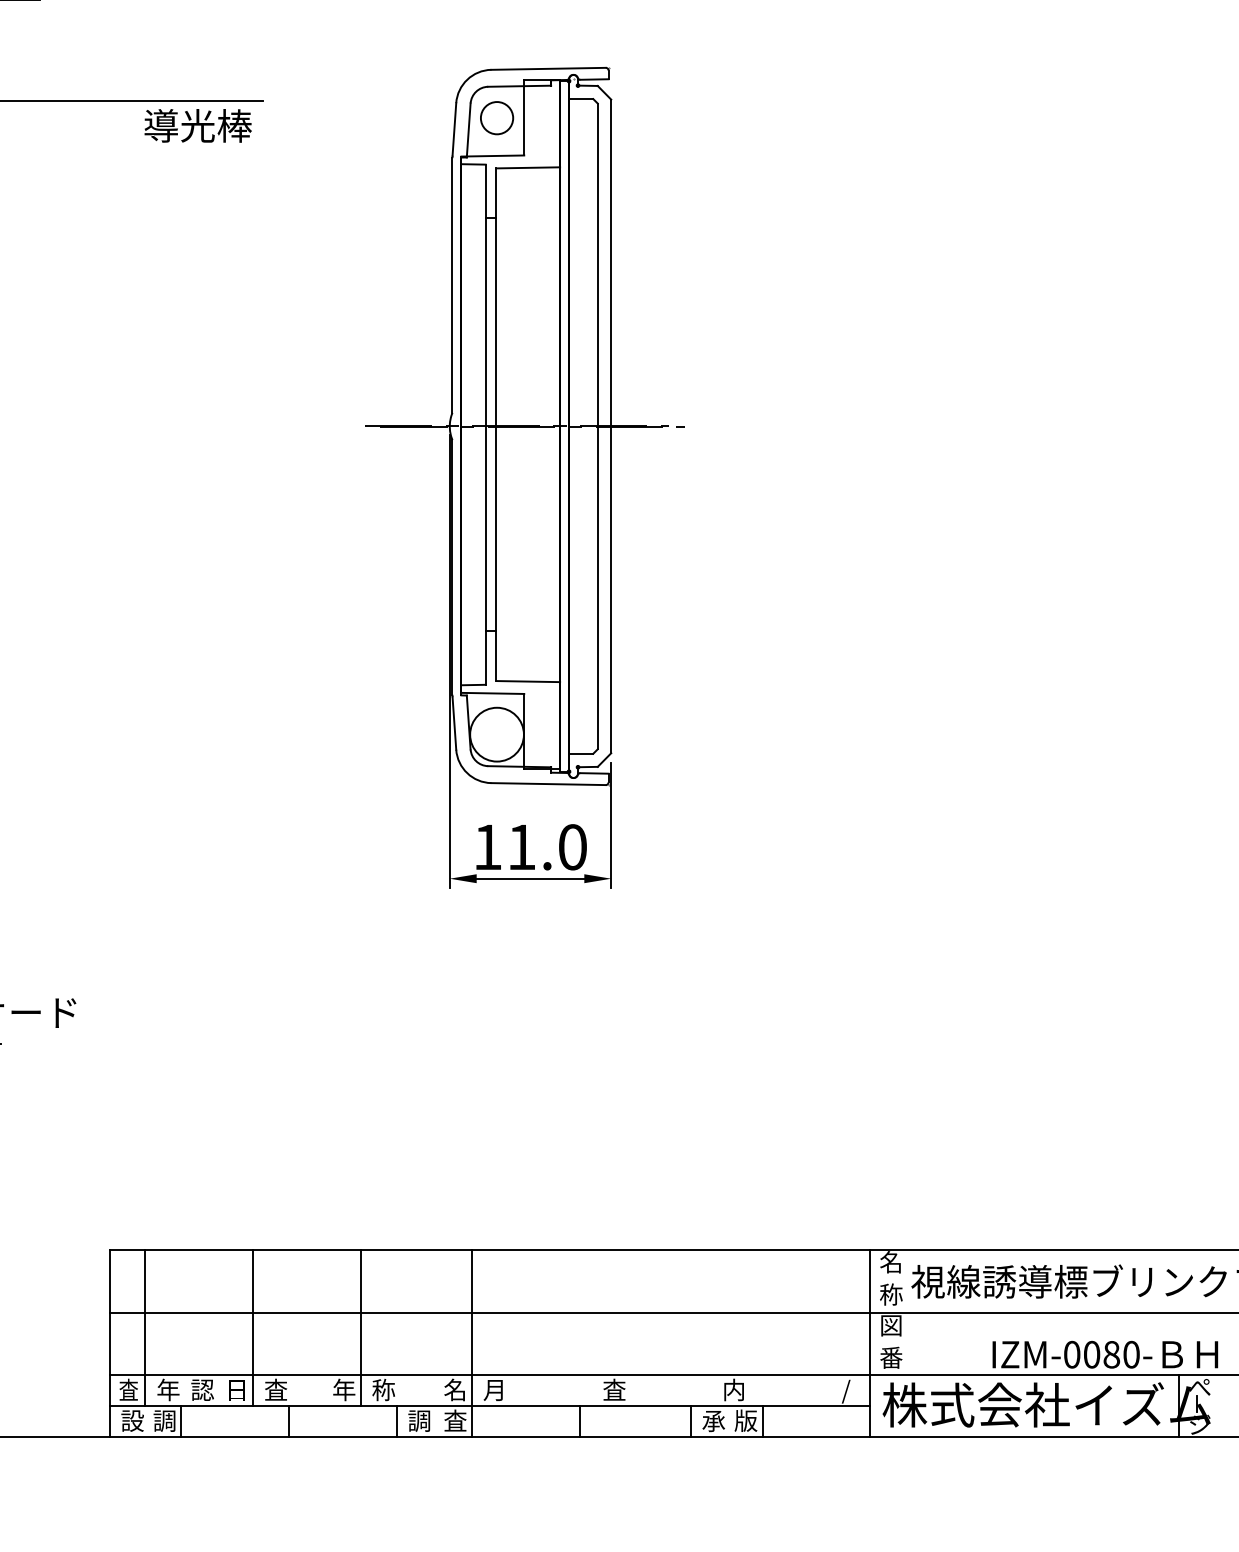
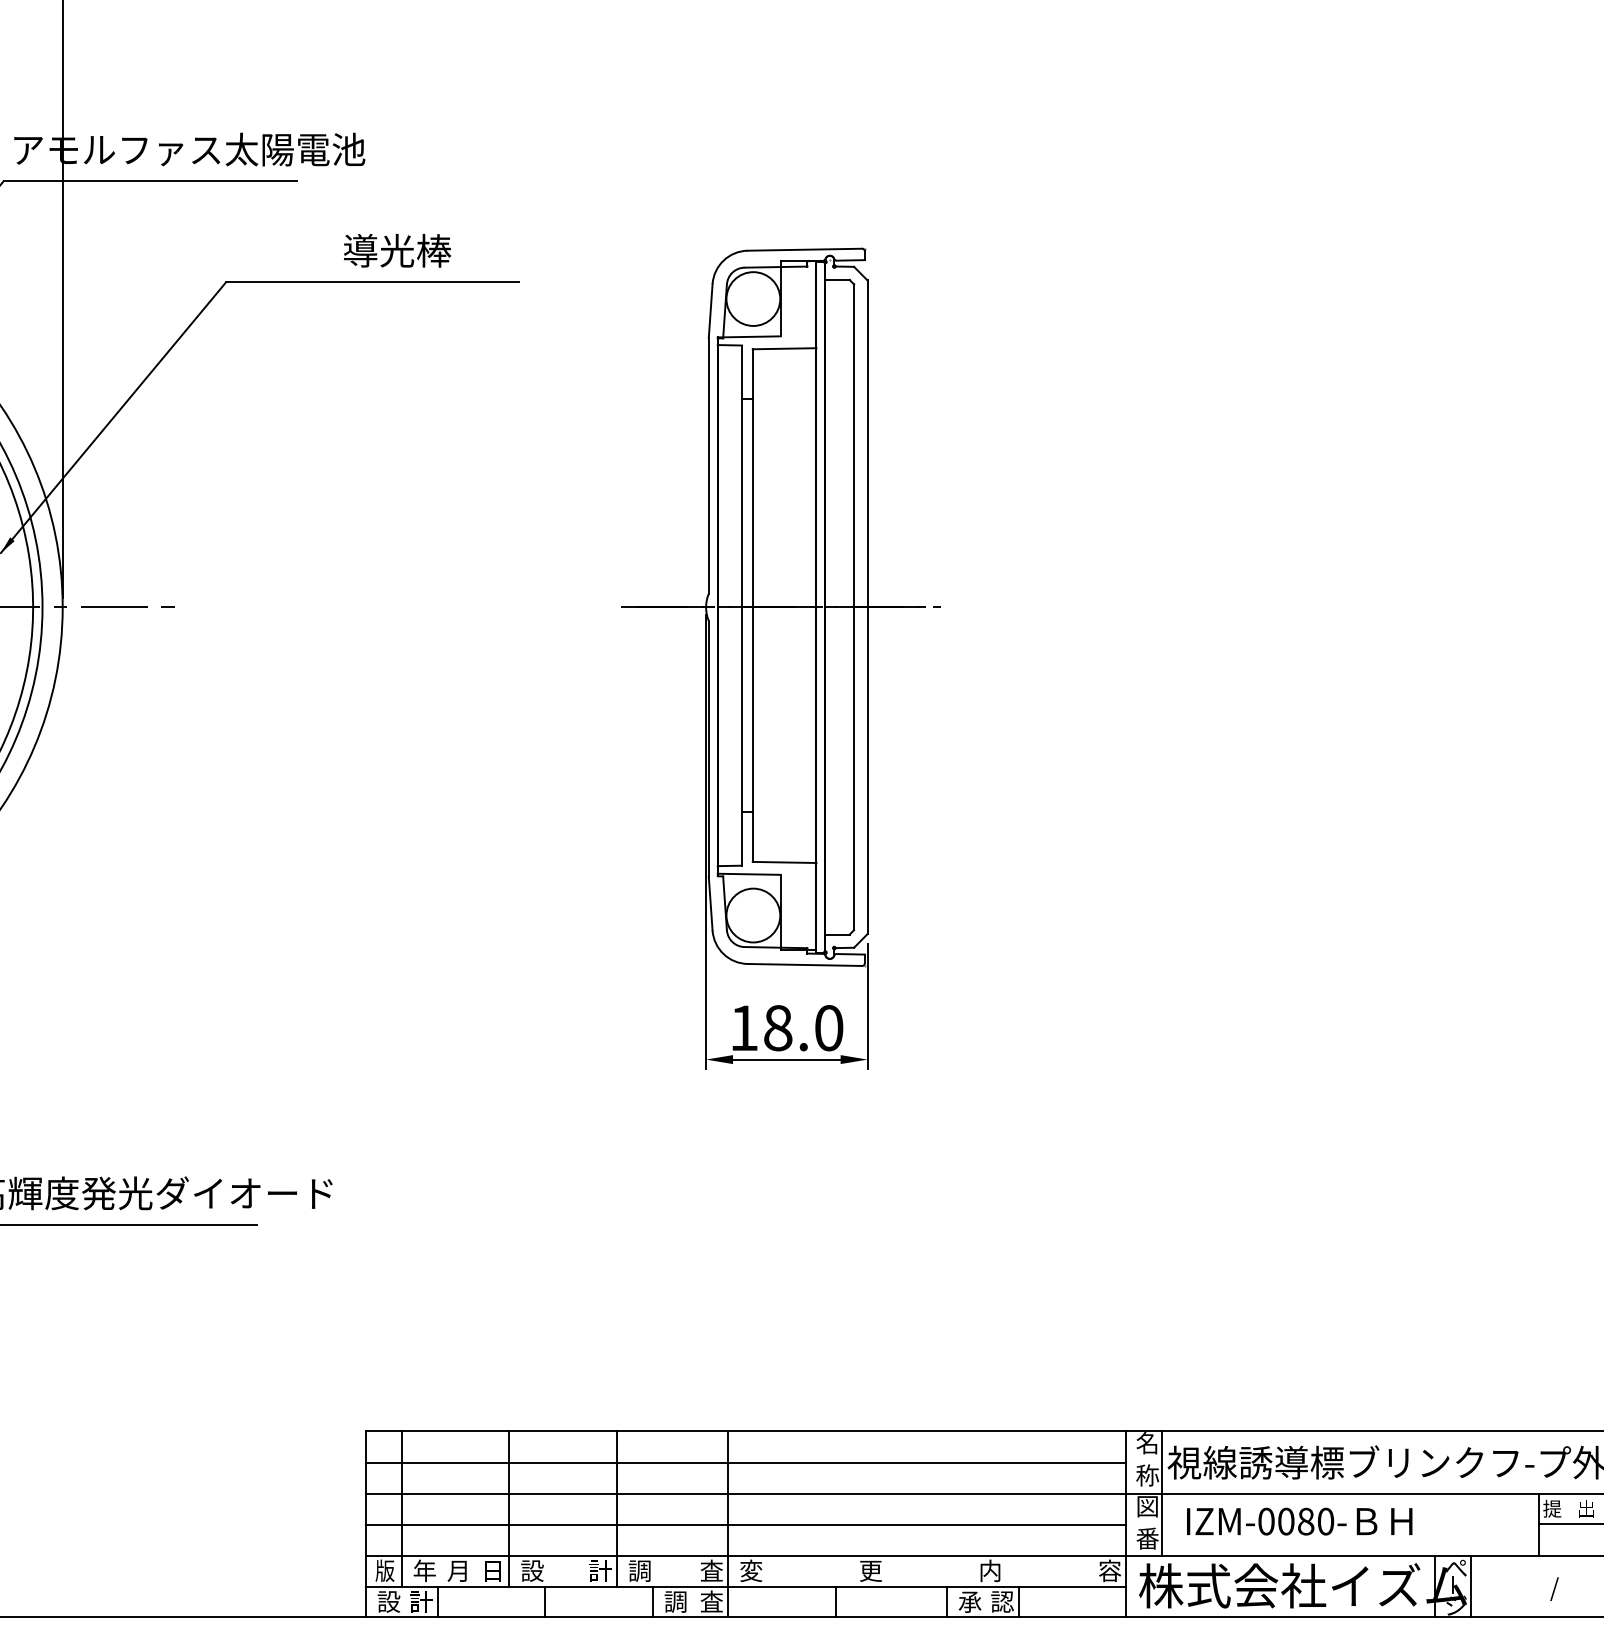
circle: (497, 117) -> (753, 298), size x1.67
text: (198, 125) -> (397, 250), moved
text: (522, 847) -> (778, 1028), 11.0 -> 18.0
line: (489, 1282) -> (745, 1463), added
line: (906, 1311) -> (1162, 1492), added
line: (489, 1343) -> (745, 1524), added
text: (1105, 1354) -> (1299, 1521), moved
text: (128, 1389) -> (384, 1570), 査 -> 版
text: (202, 1389) -> (458, 1570), 認 -> 月
text: (276, 1389) -> (532, 1570), 査 -> 設
text: (344, 1389) -> (600, 1570), 年 -> 計
text: (383, 1389) -> (639, 1570), 称 -> 調
text: (455, 1389) -> (711, 1570), 名 -> 査
text: (495, 1389) -> (751, 1570), 月 -> 変
text: (614, 1389) -> (870, 1570), 査 -> 更
text: (853, 1390) -> (1109, 1571), / -> 容
line: (1214, 1405) -> (1470, 1586), added
text: (165, 1420) -> (421, 1601), 調 -> 計
text: (746, 1420) -> (1002, 1601), 版 -> 認

